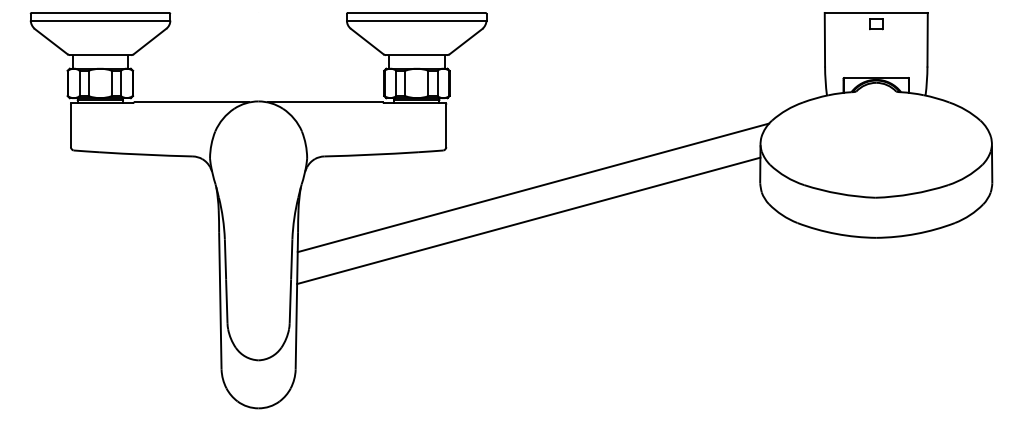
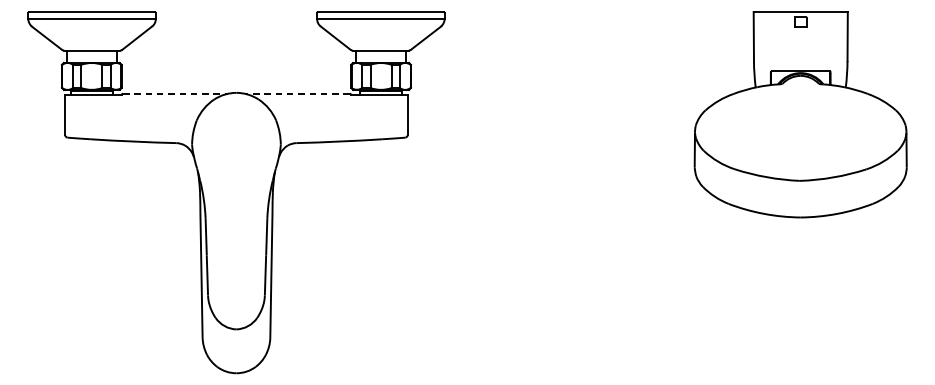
line: (192, 102) -> (176, 93), solid -> dashed
line: (324, 102) -> (296, 93), solid -> dashed
line: (533, 187) -> (487, 171), removed
line: (528, 220) -> (483, 201), removed

